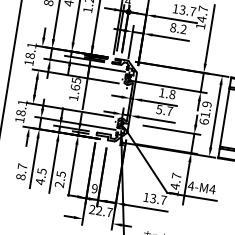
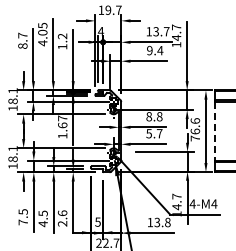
text: (178, 28) -> (155, 50), 8.2 -> 9.4
text: (76, 80) -> (62, 118), 1.65 -> 1.67
text: (162, 92) -> (149, 116), 1.8 -> 8.8
text: (205, 112) -> (195, 129), 61.9 -> 76.6
line: (225, 118) -> (215, 131), solid -> dashed
text: (20, 172) -> (22, 217), 8.7 -> 7.5
text: (61, 174) -> (62, 213), 2.5 -> 2.6
text: (94, 188) -> (97, 221), 9 -> 5
text: (163, 200) -> (167, 222), 13.7 -> 13.8

